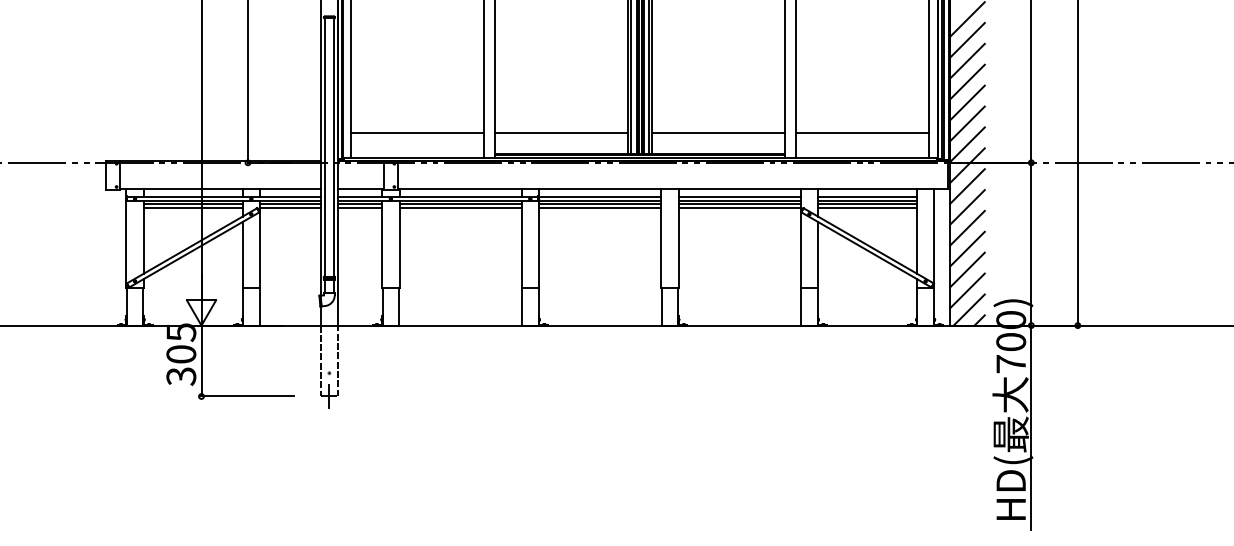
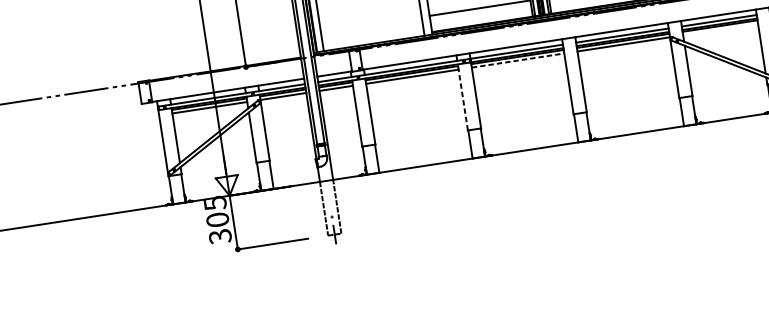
line: (417, 133) -> (371, 25), removed
line: (600, 208) -> (518, 60), solid -> dashed
line: (867, 208) -> (720, 29), removed
line: (521, 244) -> (462, 97), solid -> dashed

